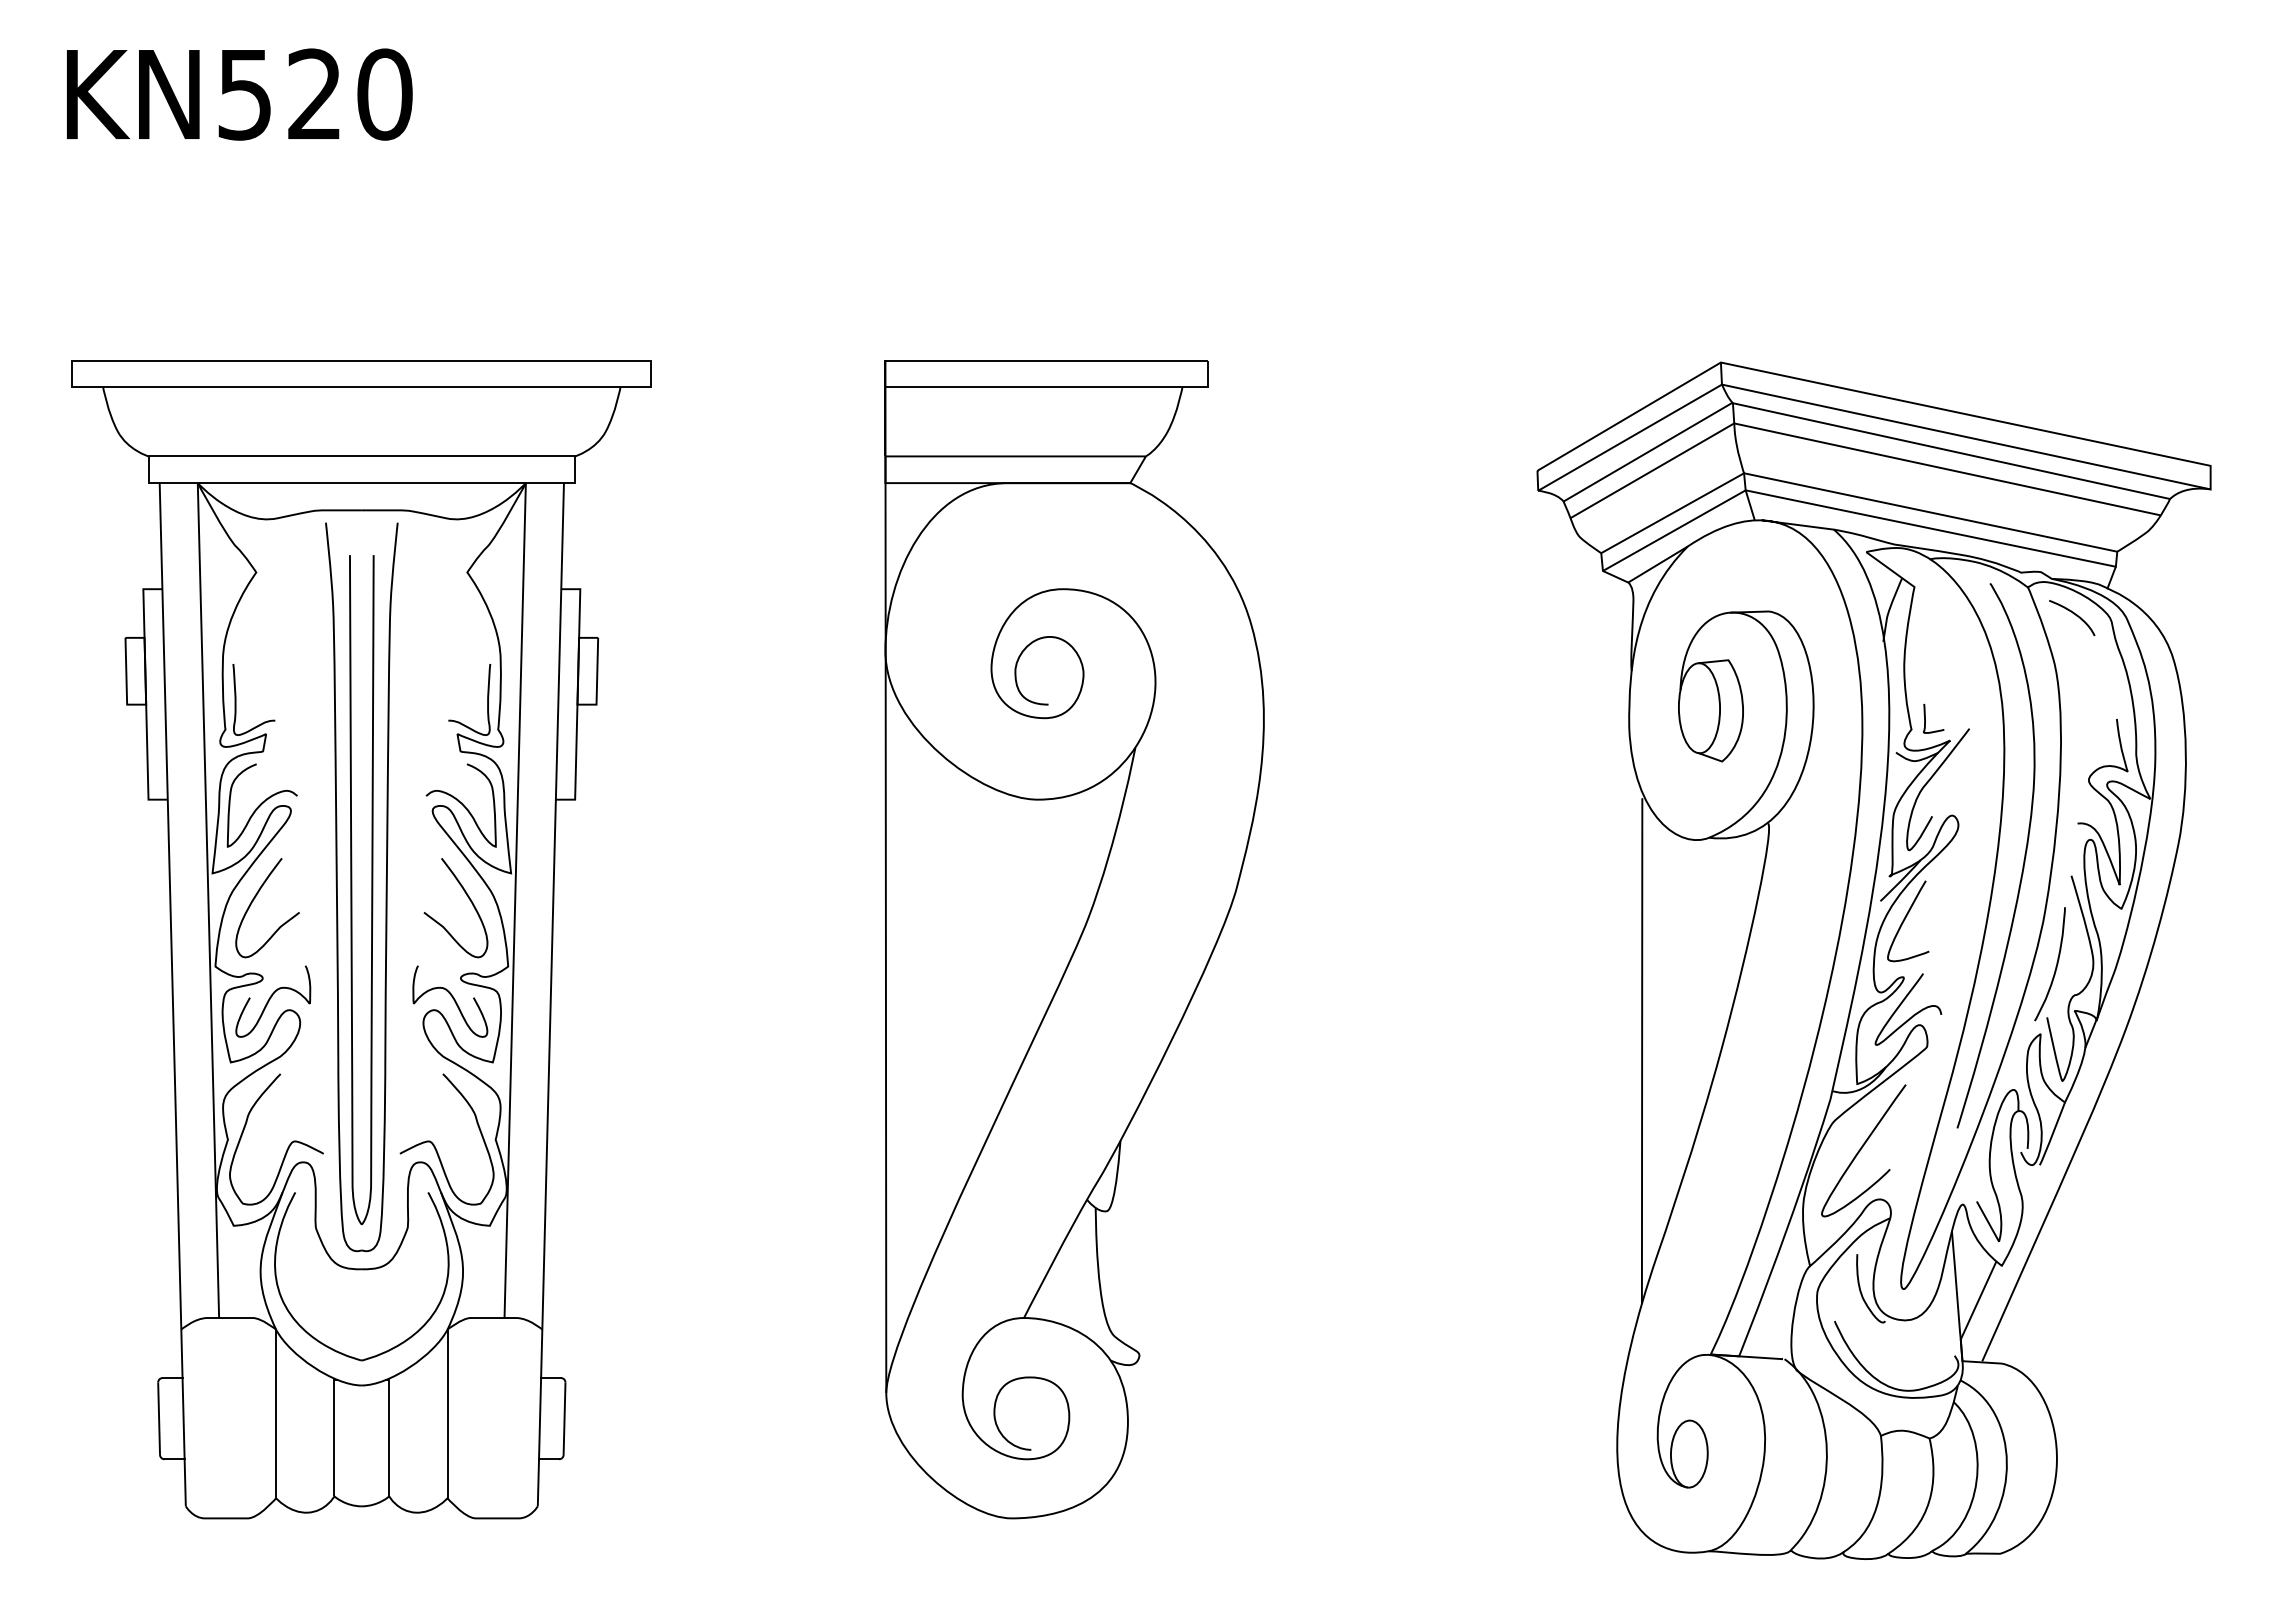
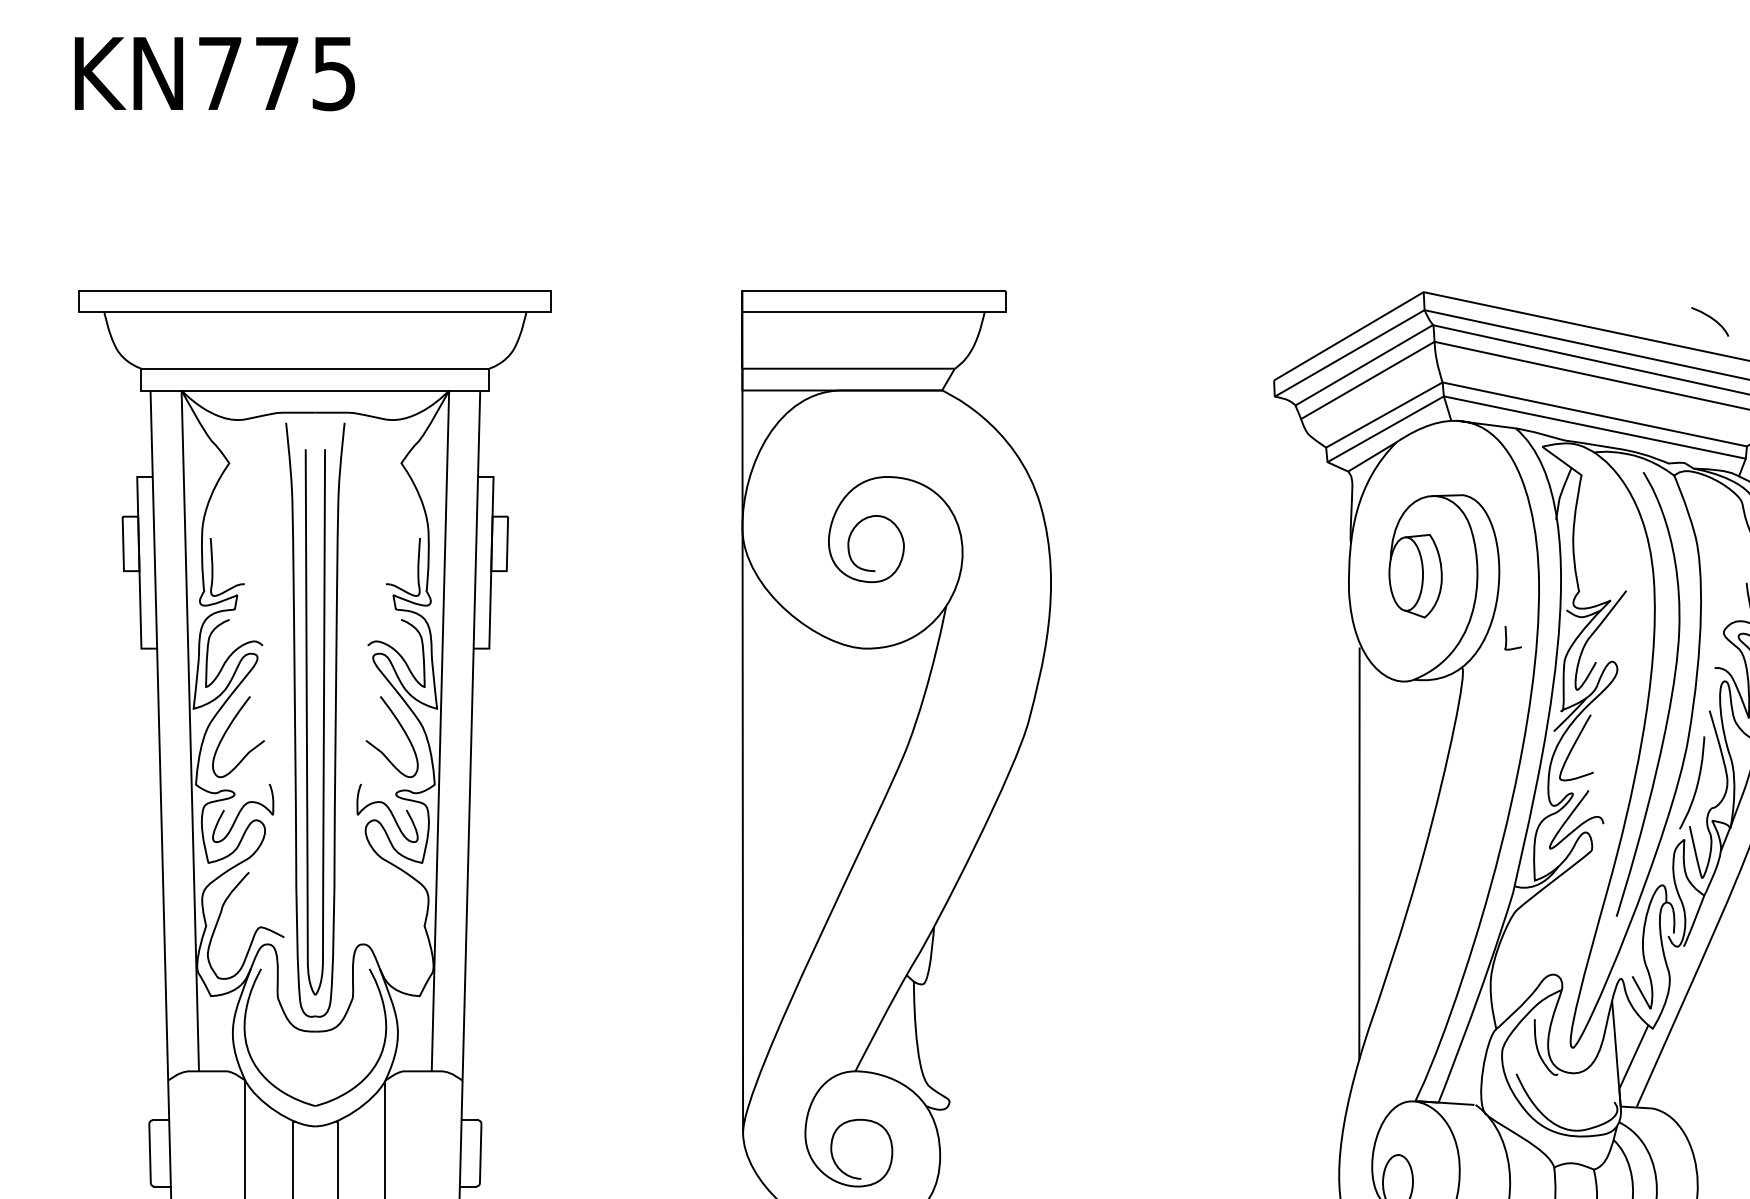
text: (315, 94) -> (277, 73), KN520 -> KN775
curve: (2073, 614) -> (1711, 319), moved
curve: (1925, 718) -> (1506, 637), moved
curve: (434, 1144) -> (374, 929), removed
curve: (1862, 1148) -> (1539, 933), removed

